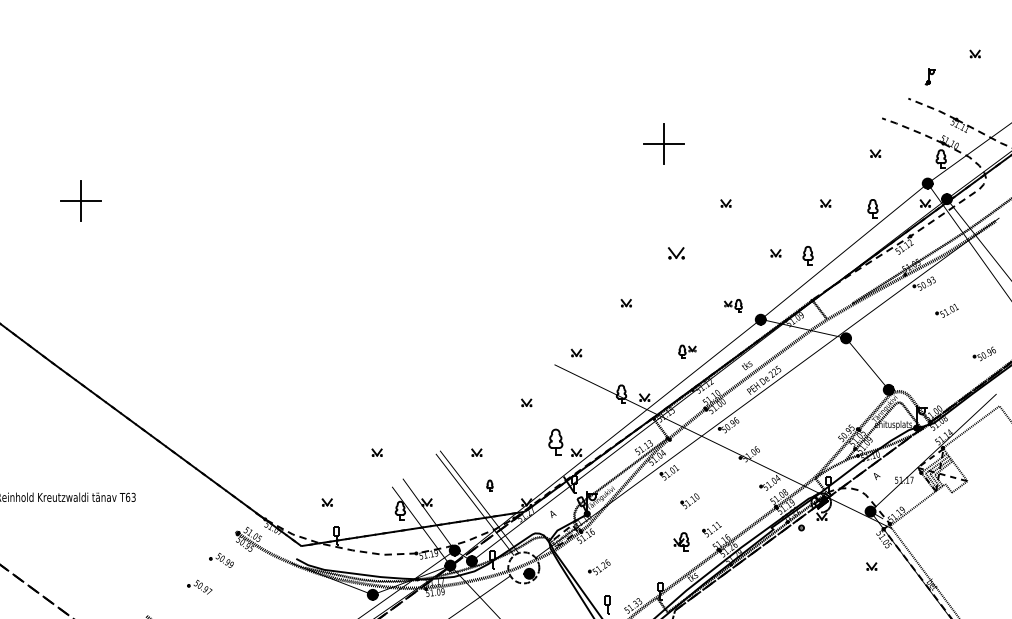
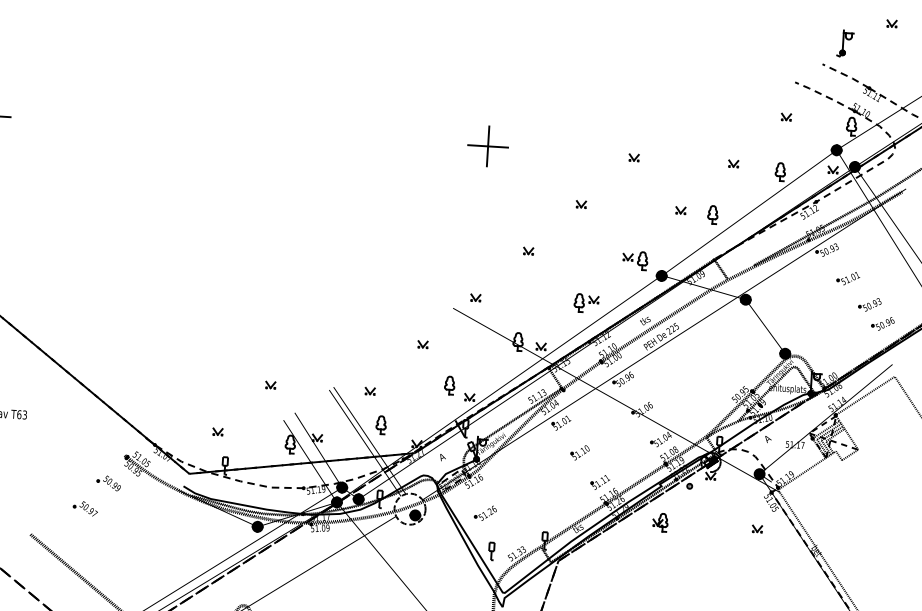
part: (929, 76) -> (844, 43), size x1.67
part: (663, 143) -> (488, 145), moved
part: (675, 253) -> (580, 204), size x0.62
part: (733, 305) -> (635, 260), size x1.43
part: (969, 335) -> (869, 304), added
part: (687, 351) -> (586, 303), size x1.43
part: (555, 441) -> (449, 384), size x0.71
part: (489, 485) -> (380, 424), size x1.67
part: (681, 541) -> (660, 522), moved

